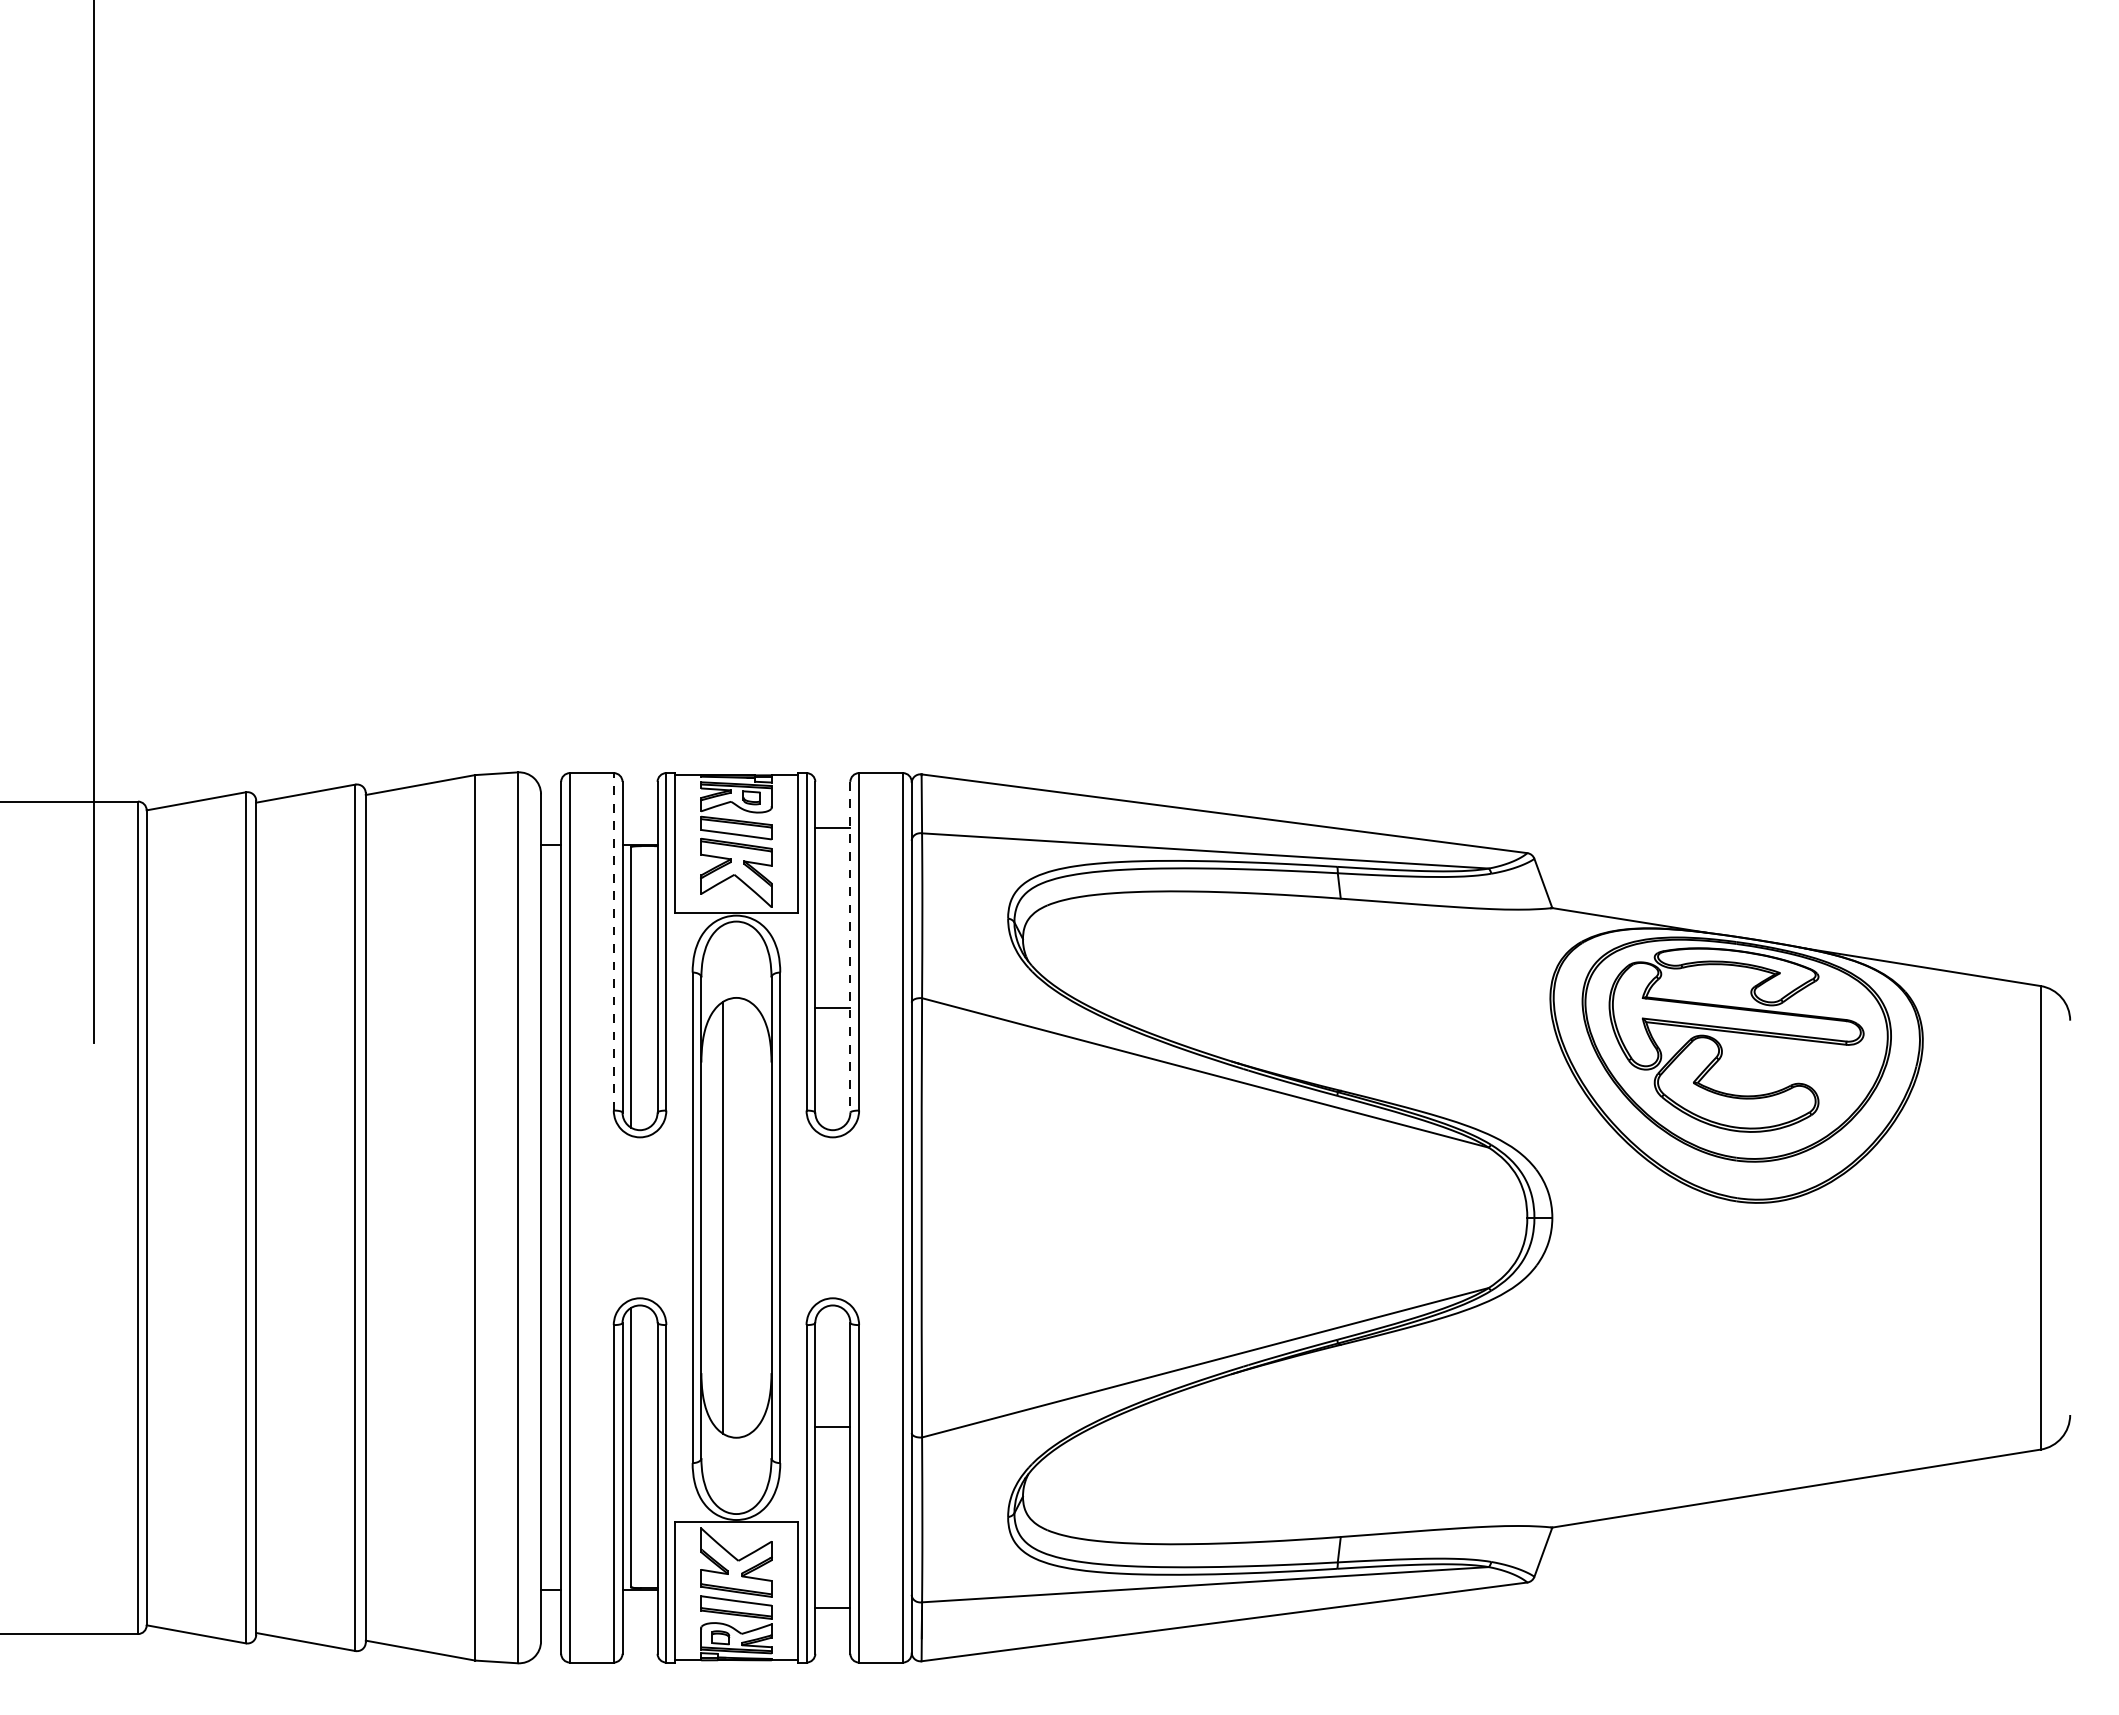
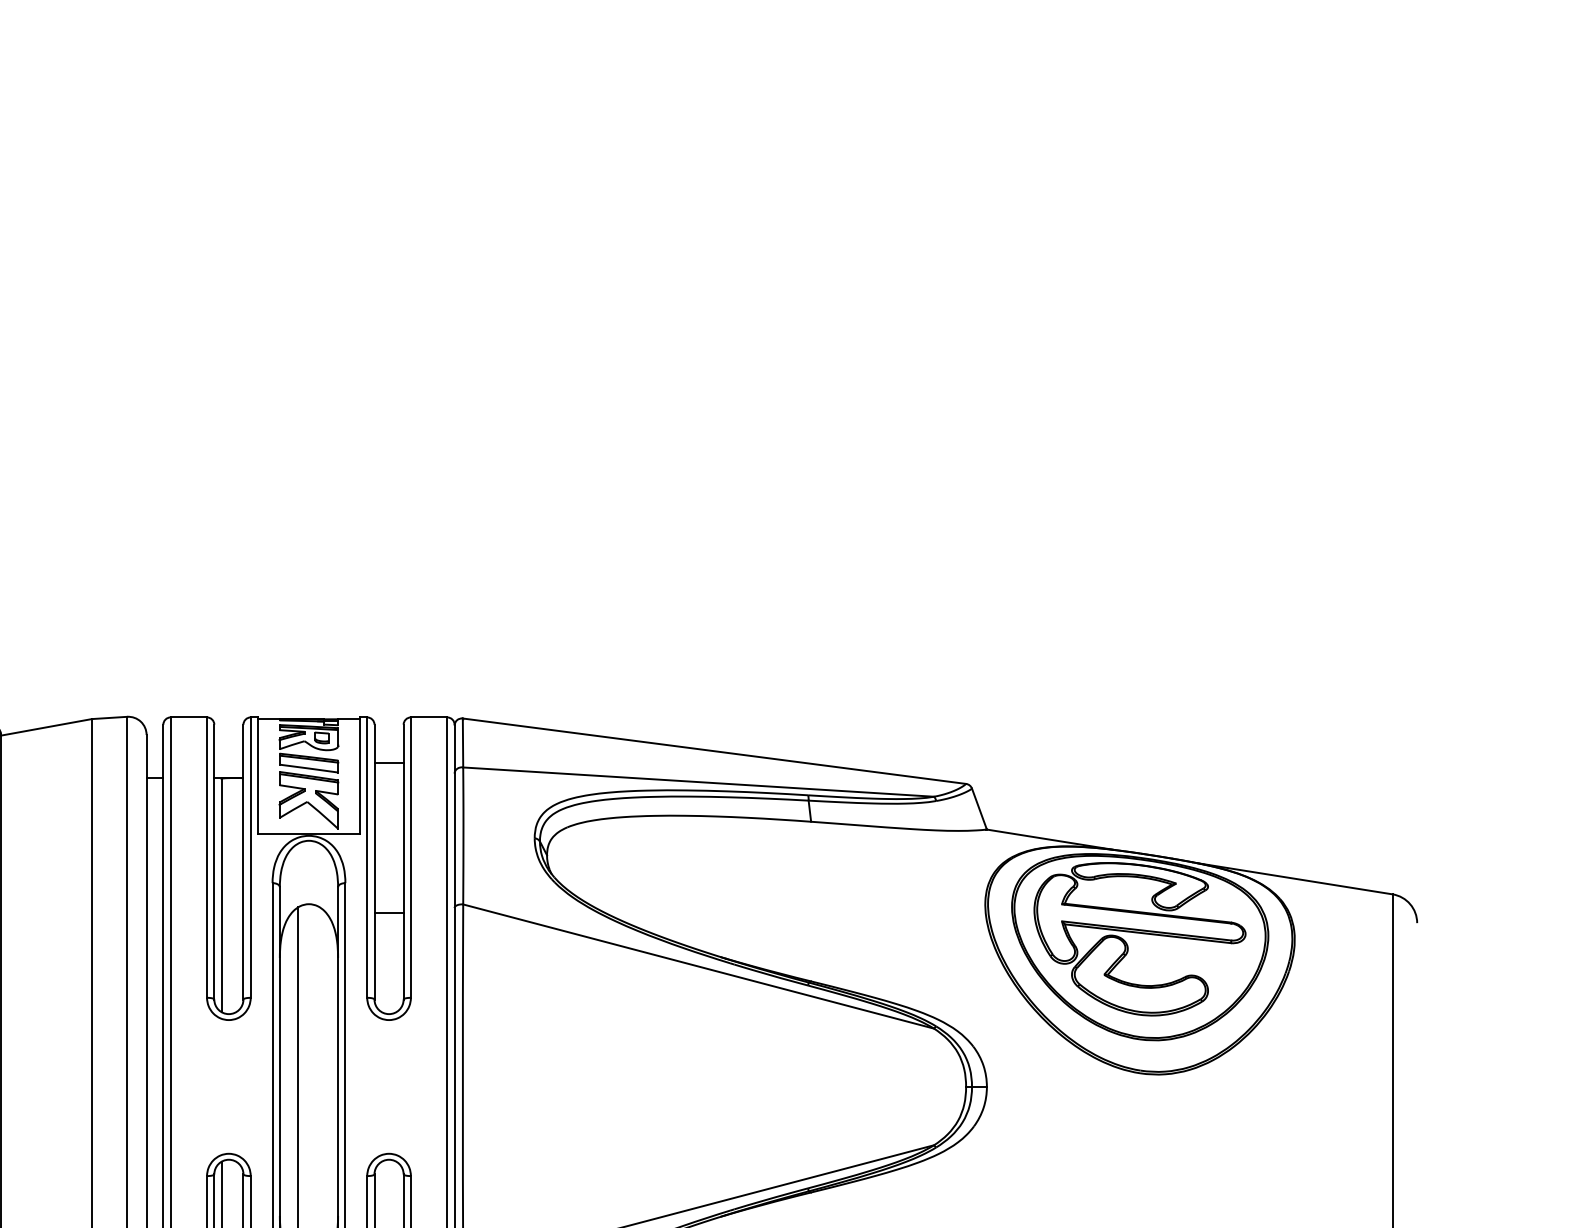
line: (613, 941) -> (206, 857), dashed -> solid
line: (850, 947) -> (403, 862), dashed -> solid

